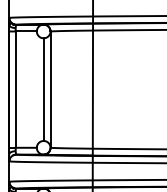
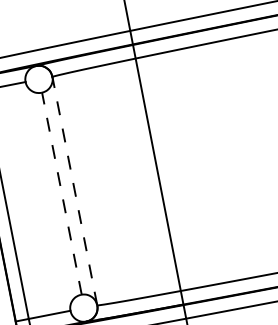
line: (43, 89) -> (61, 193), solid -> dashed
line: (50, 89) -> (74, 190), solid -> dashed

